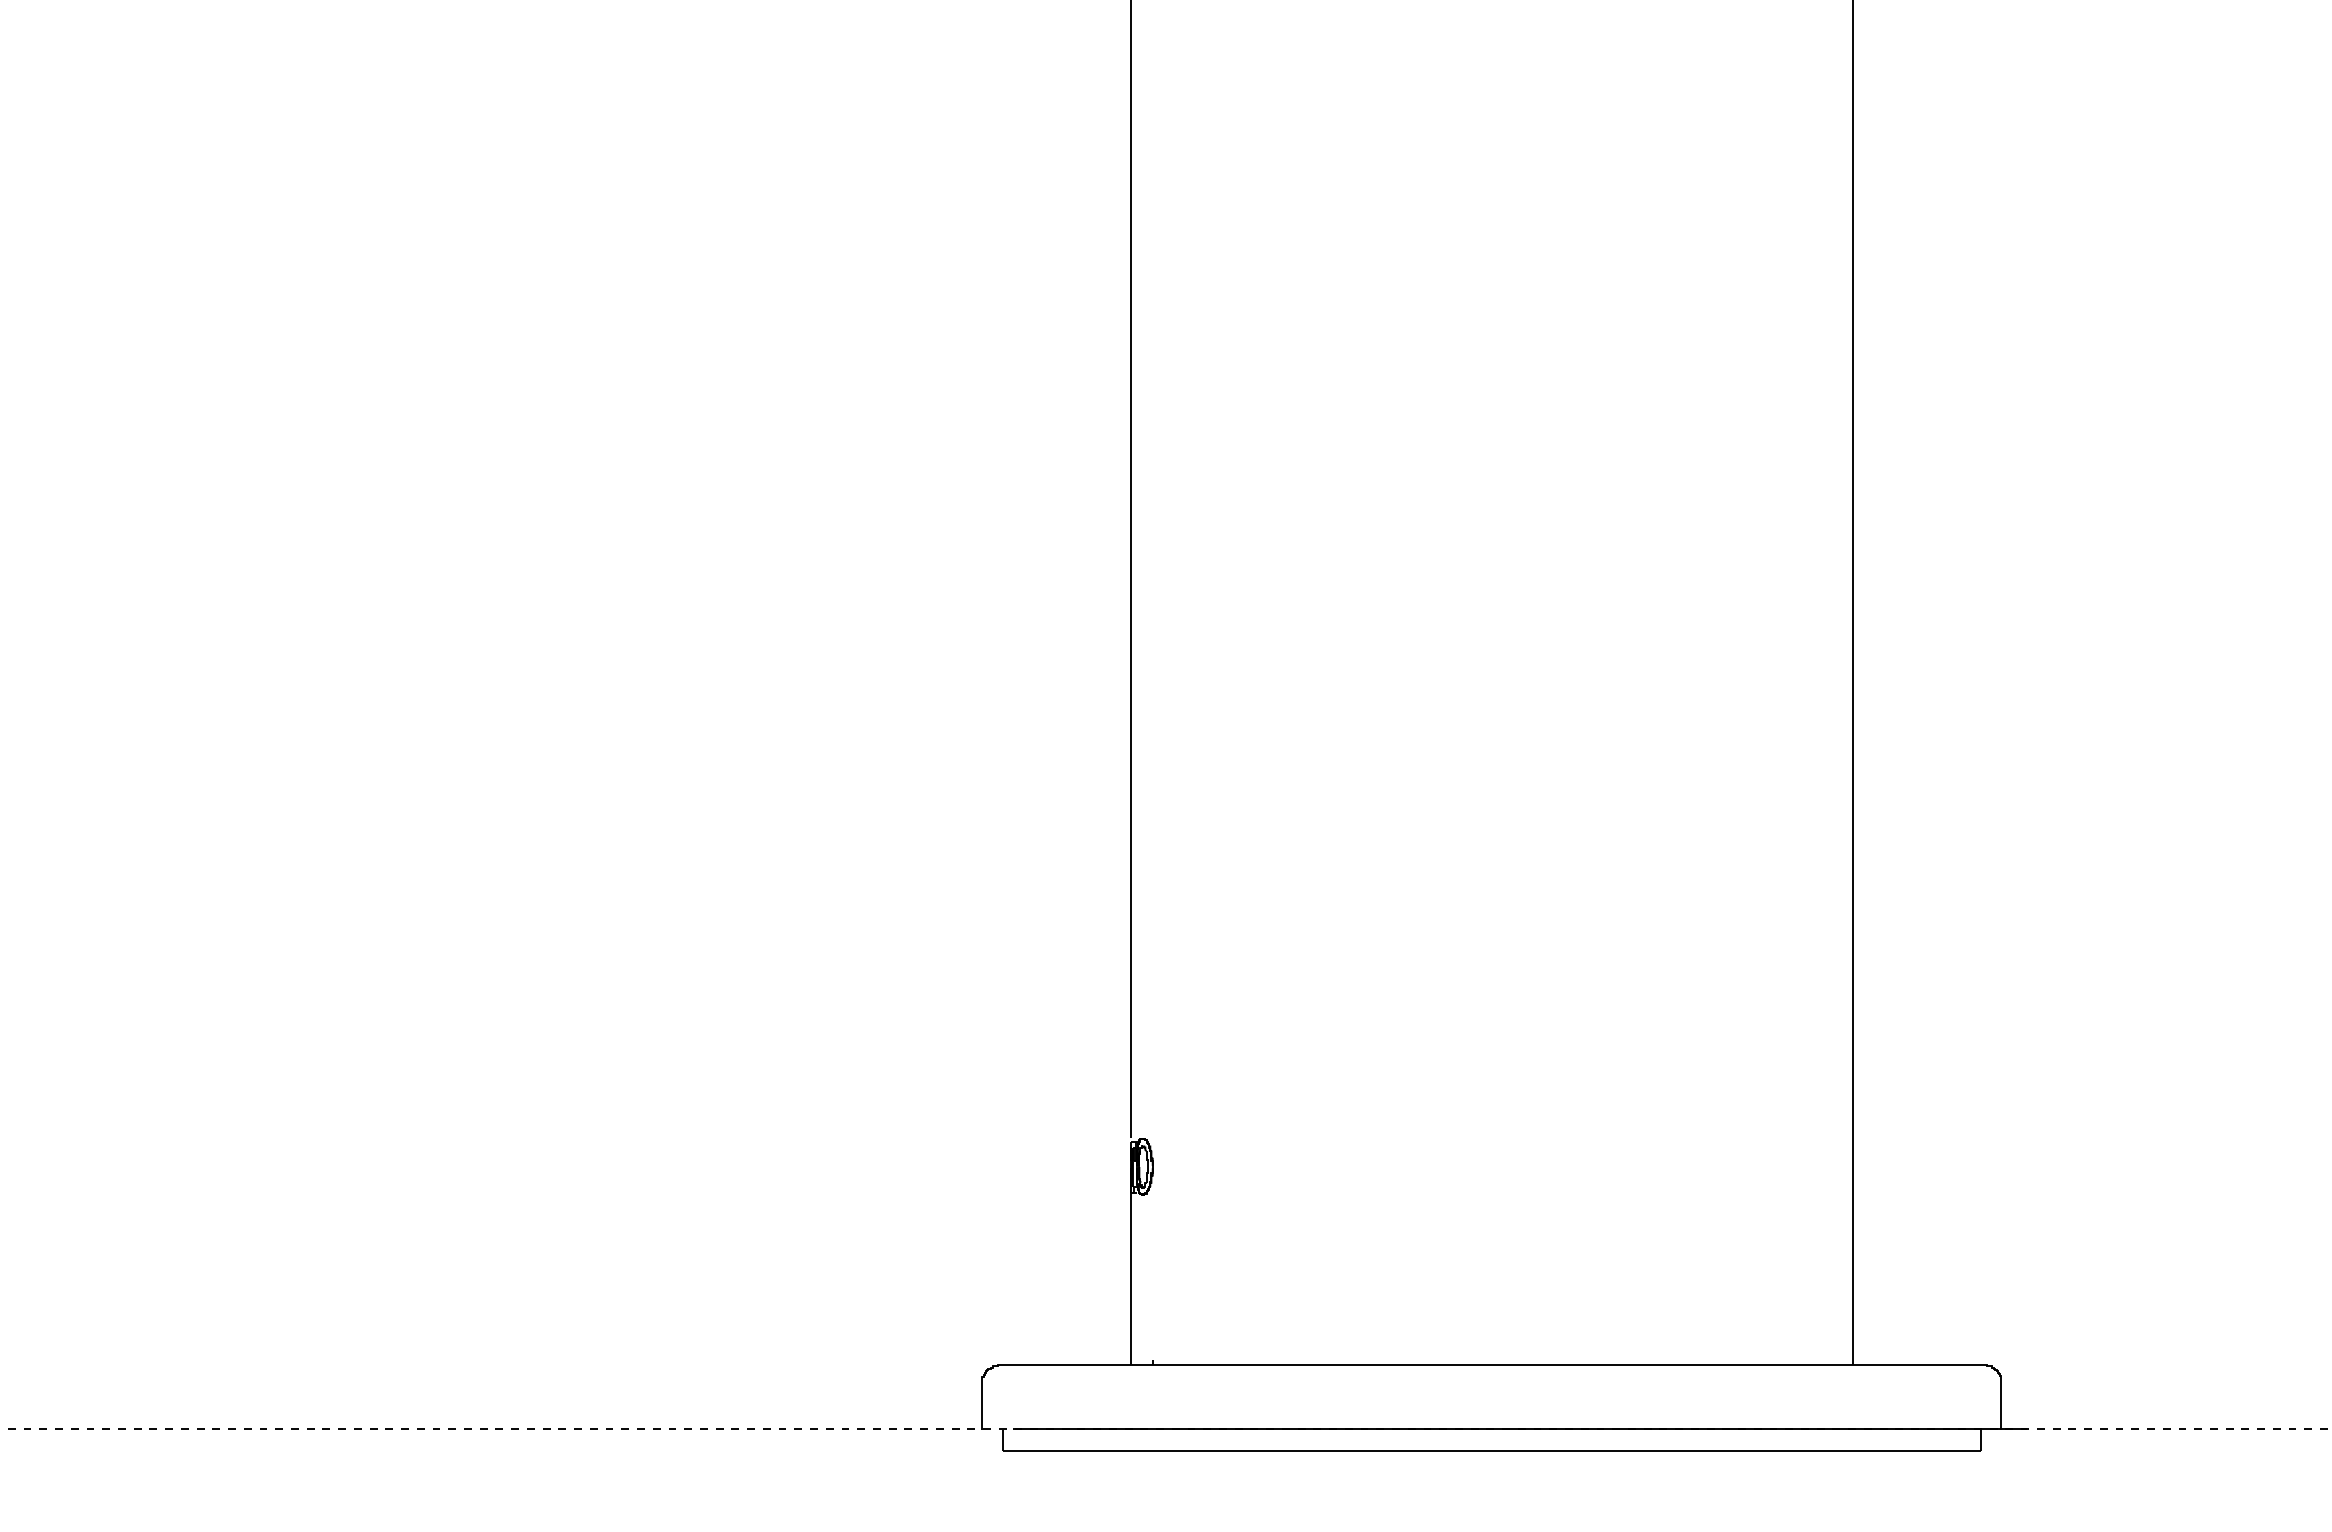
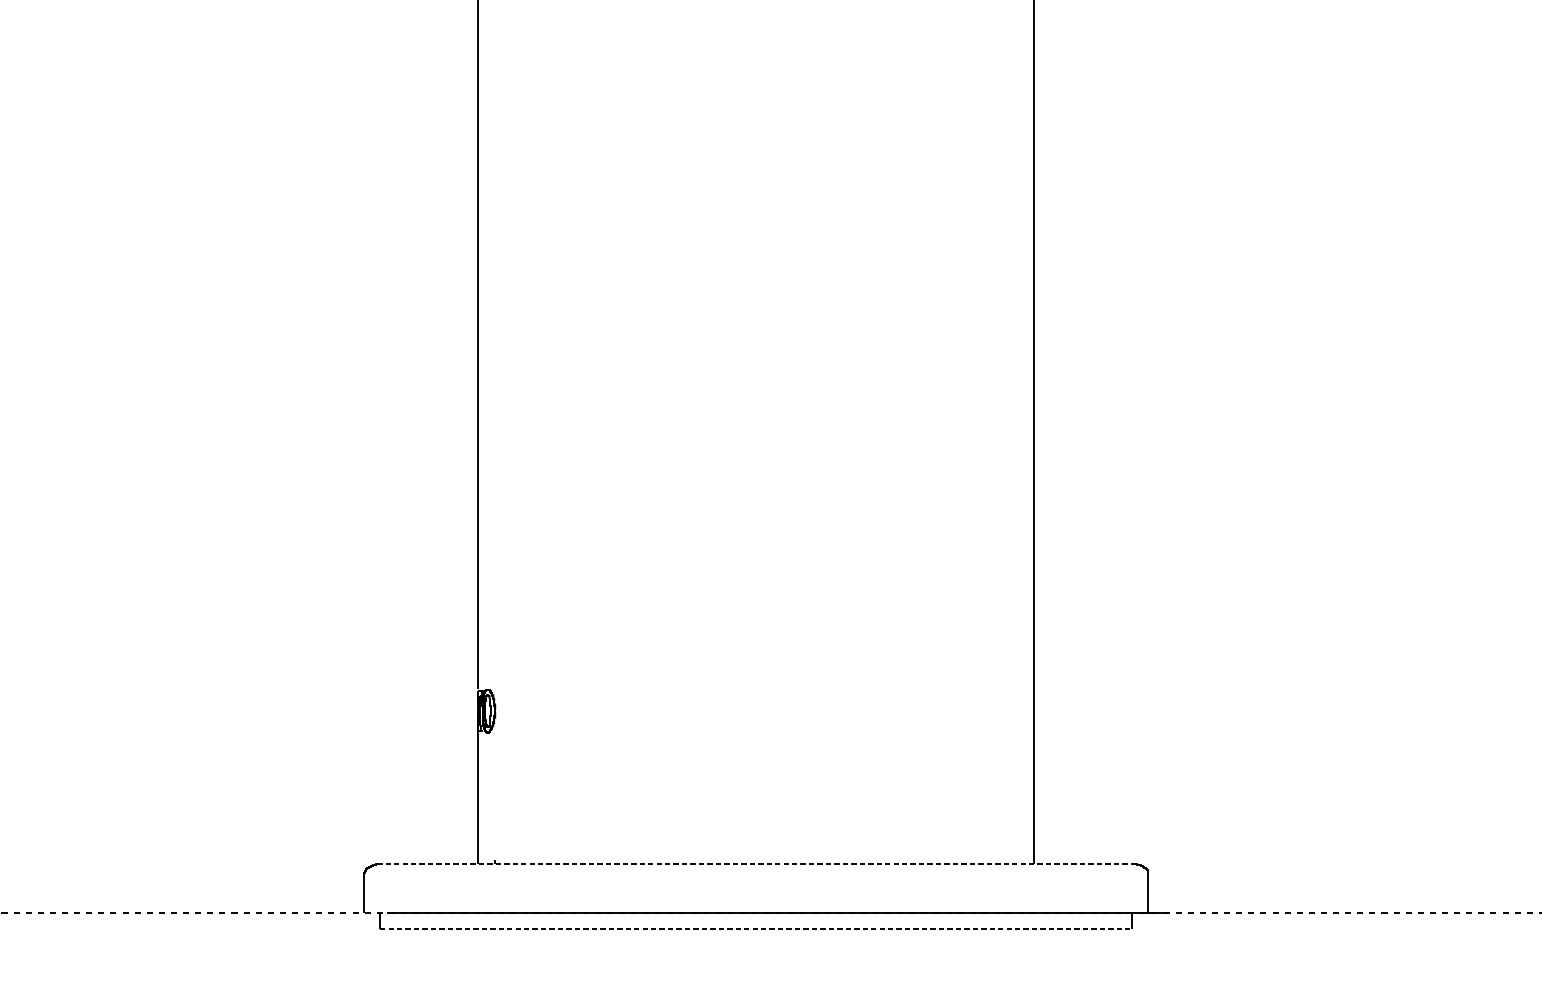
line: (1491, 1365) -> (755, 863), solid -> dashed
line: (1491, 1450) -> (755, 929), solid -> dashed

